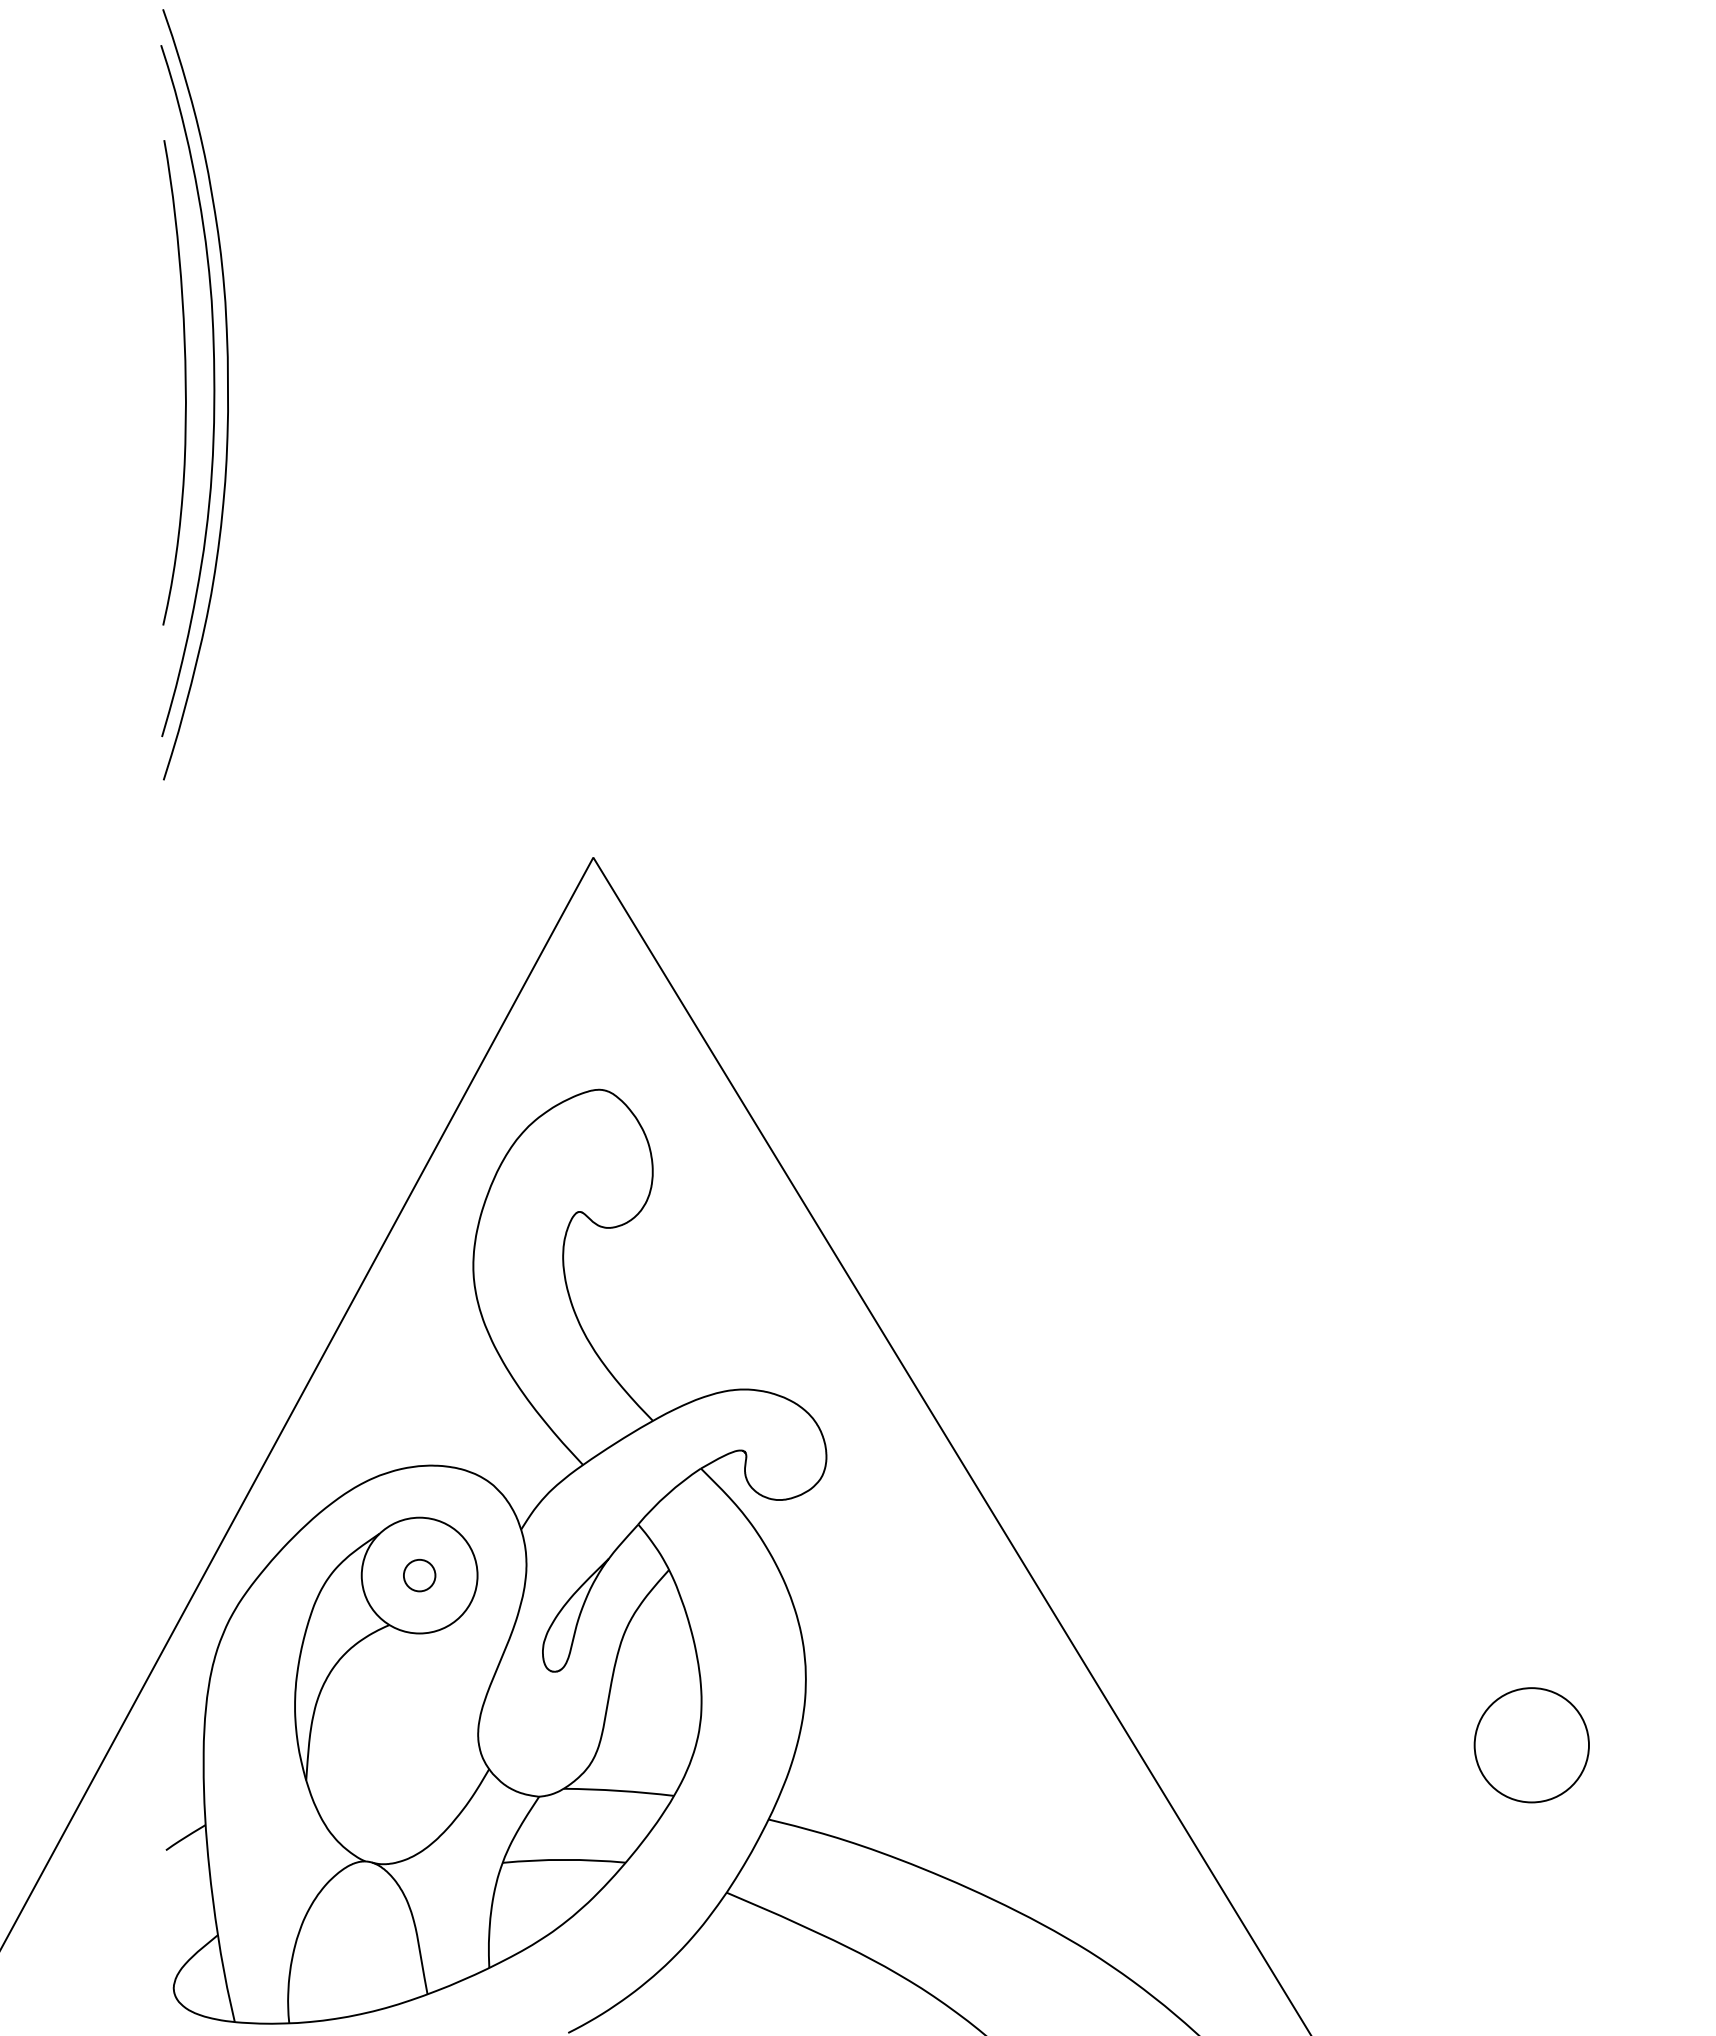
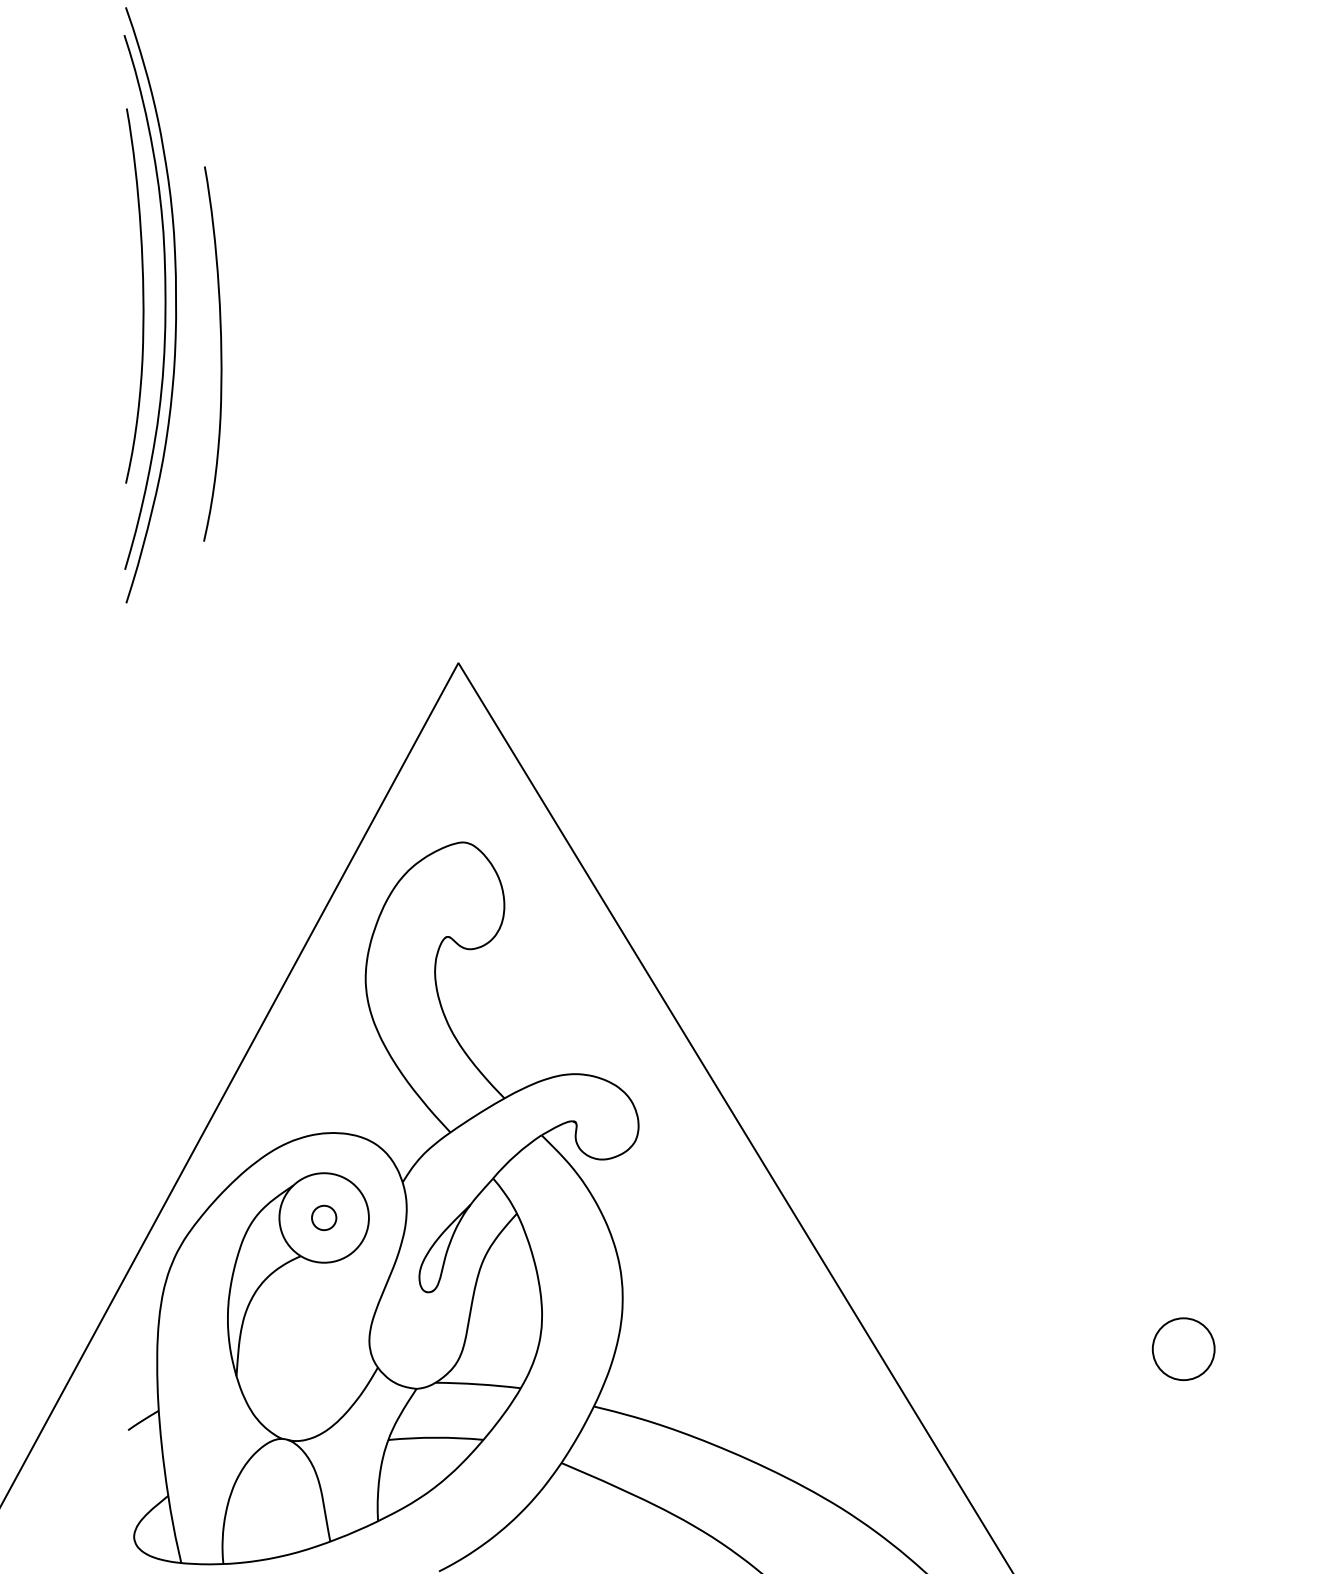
curve: (285, 457) -> (220, 353), added
circle: (1531, 1745) -> (1183, 1349), size x0.7

